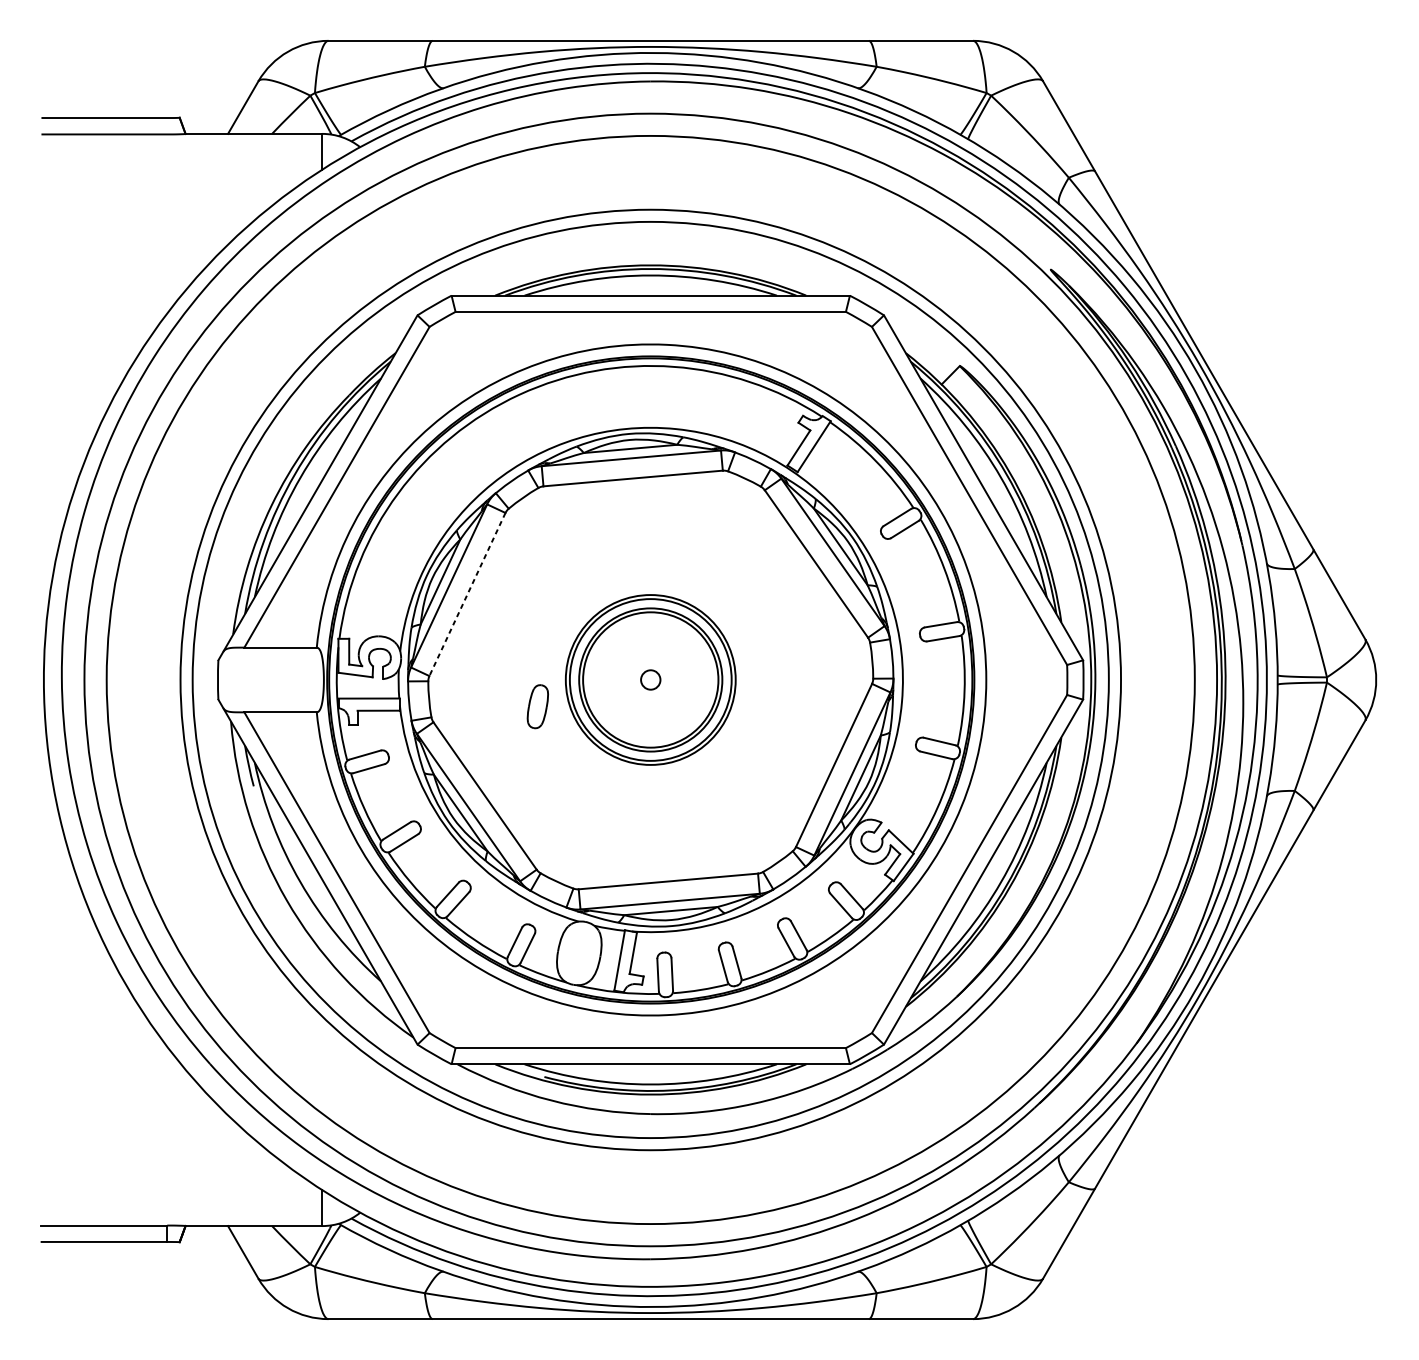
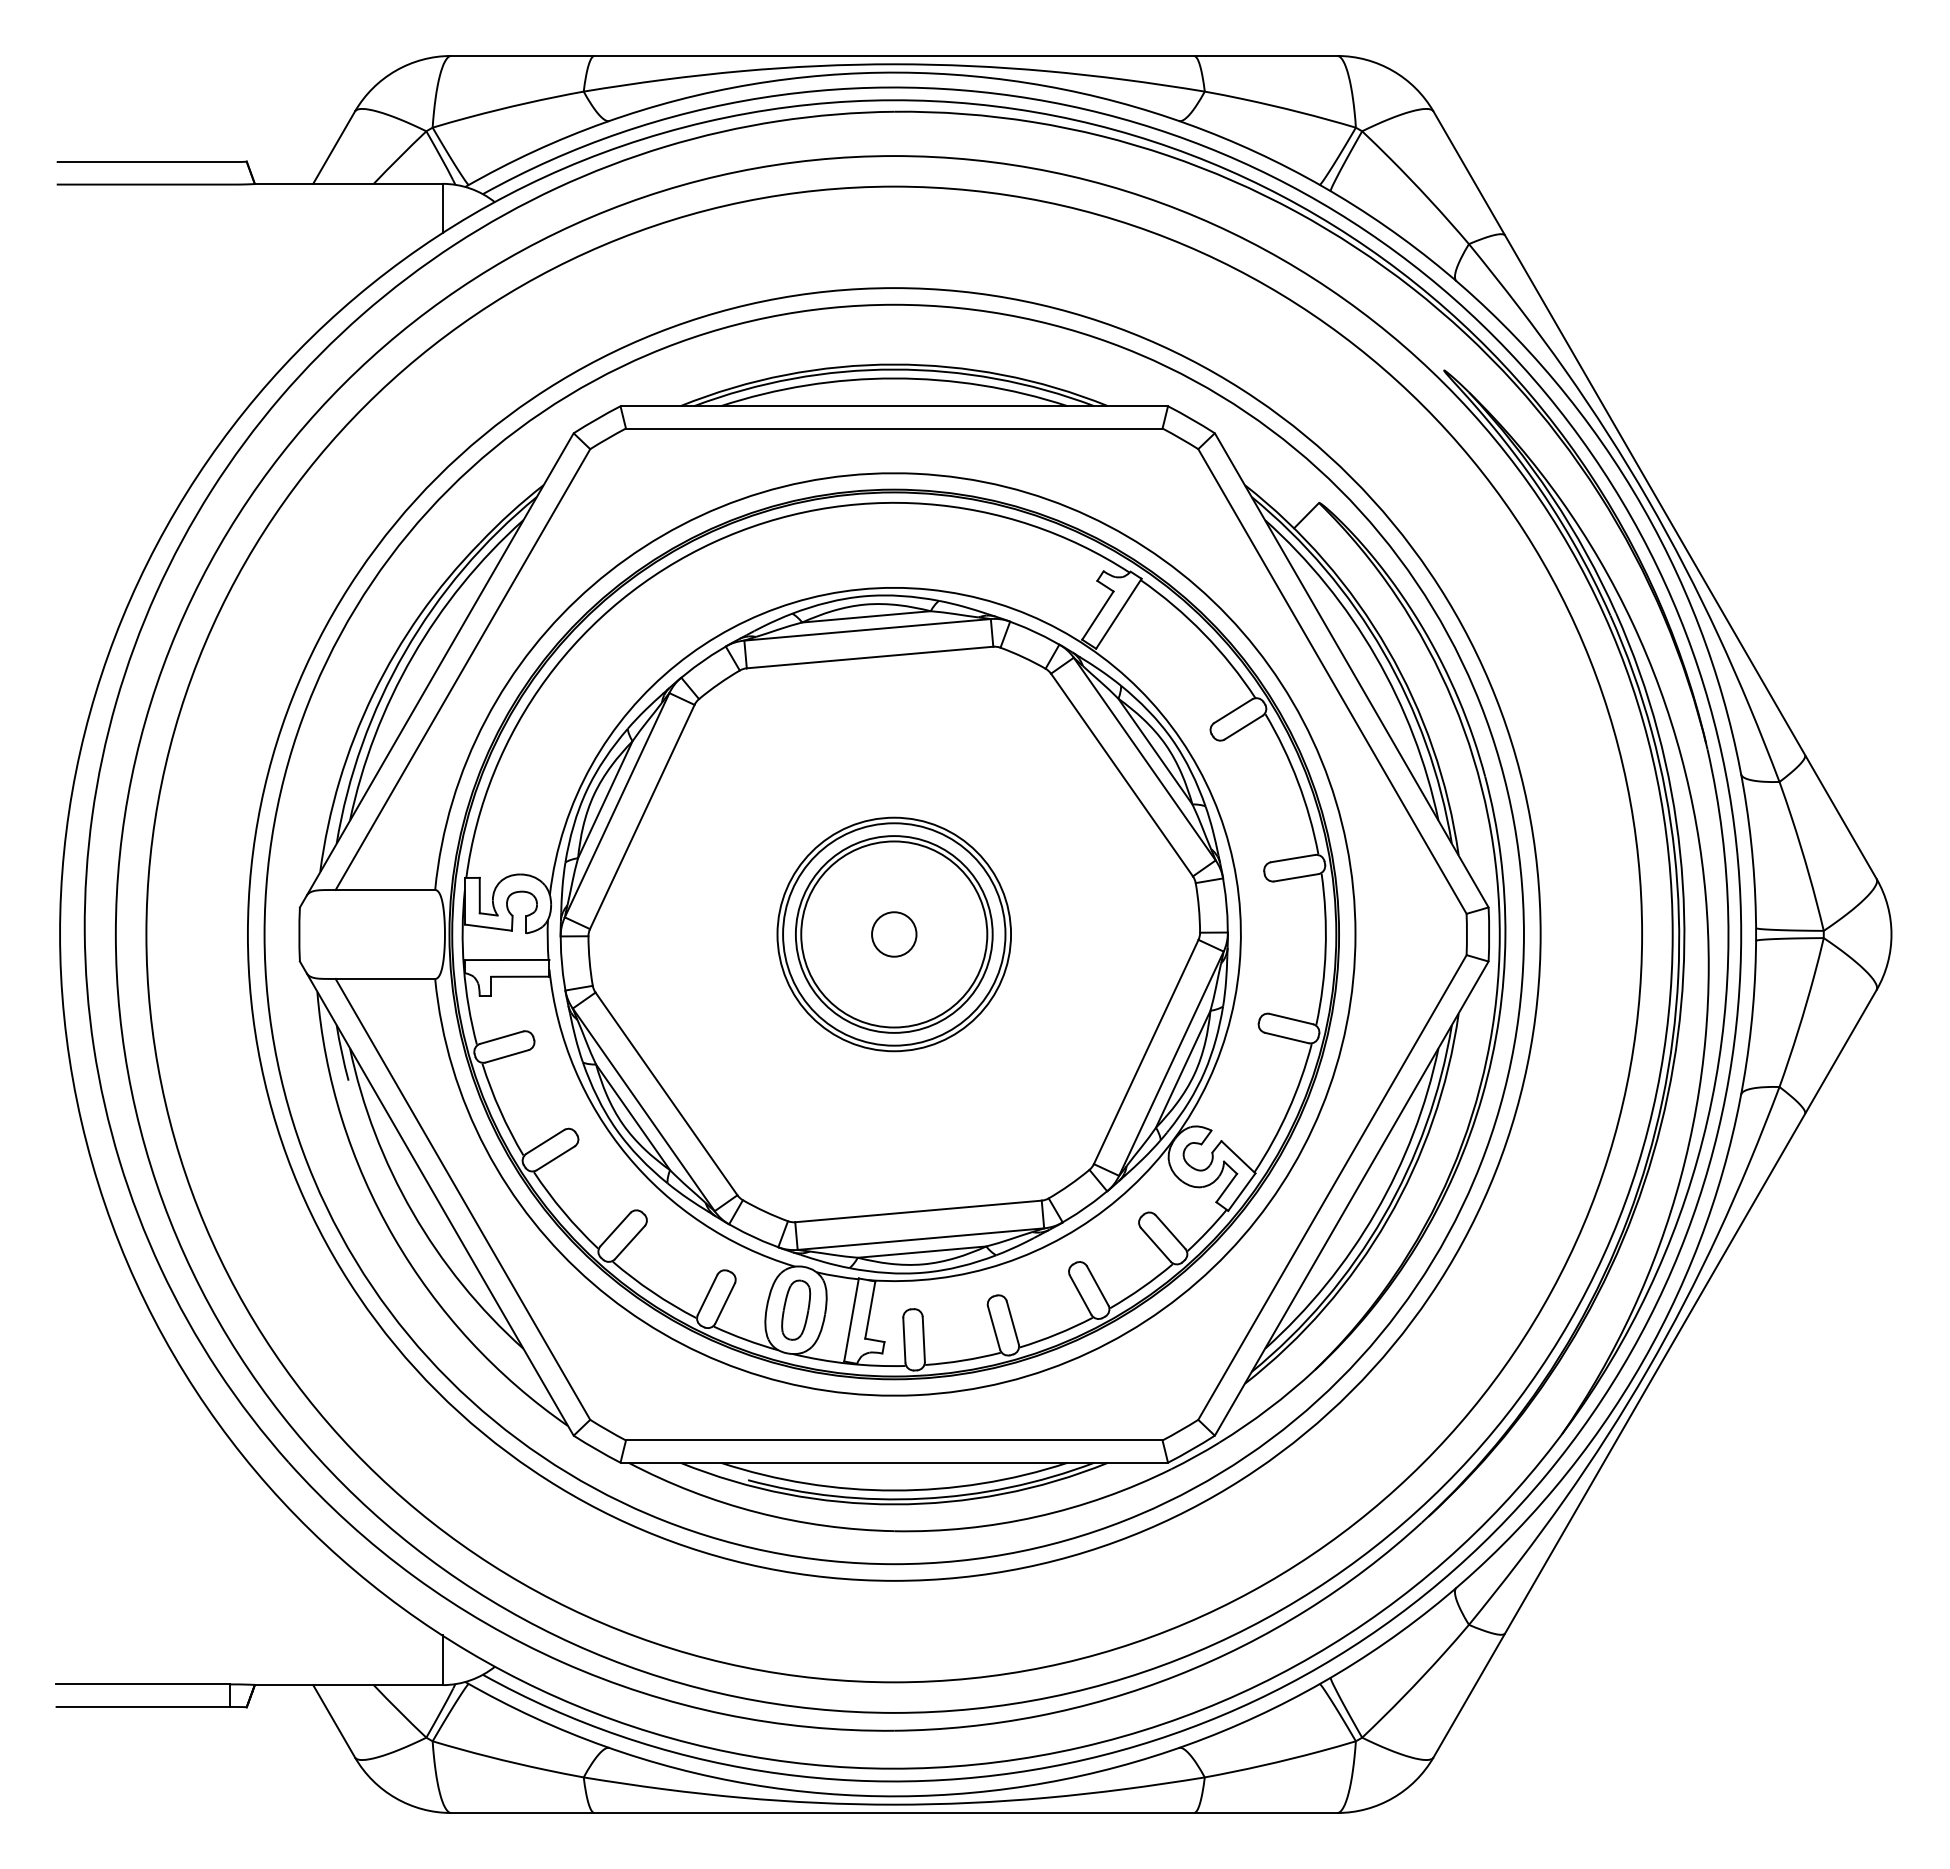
line: (467, 594) -> (642, 817), dashed -> solid
circle: (650, 680) -> (894, 934), size x1.67
part: (538, 706) -> (796, 1309), moved

